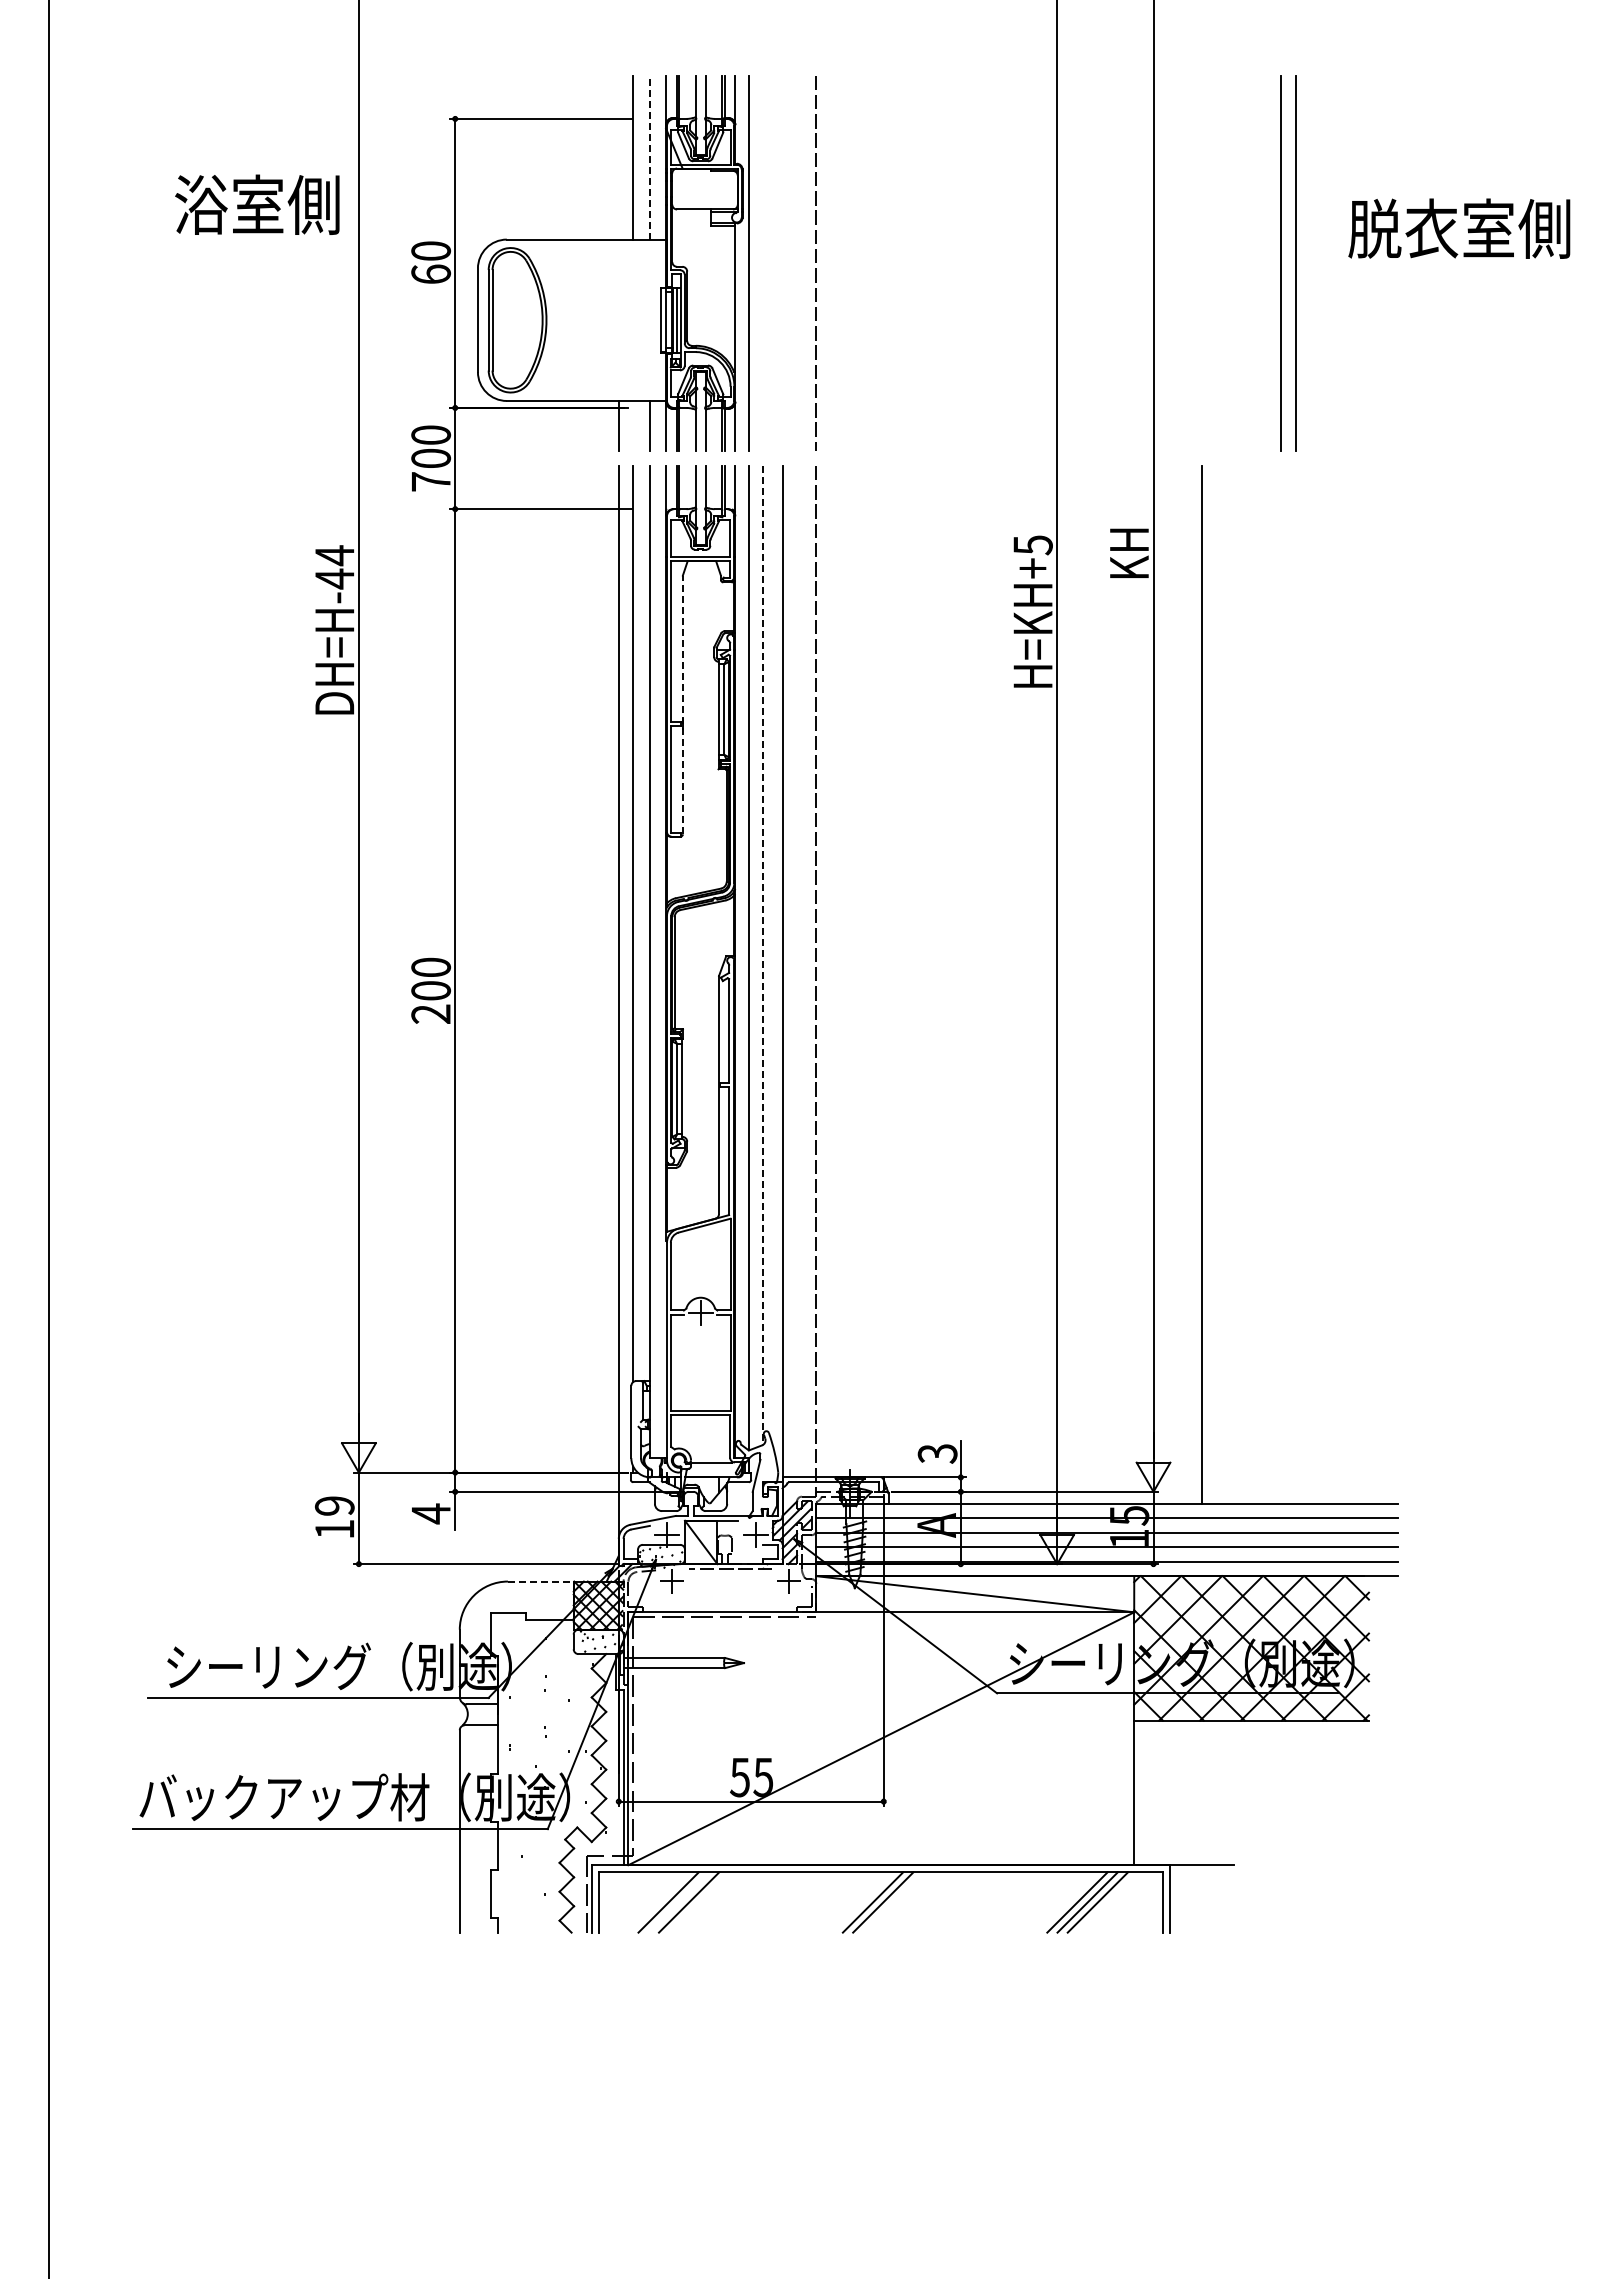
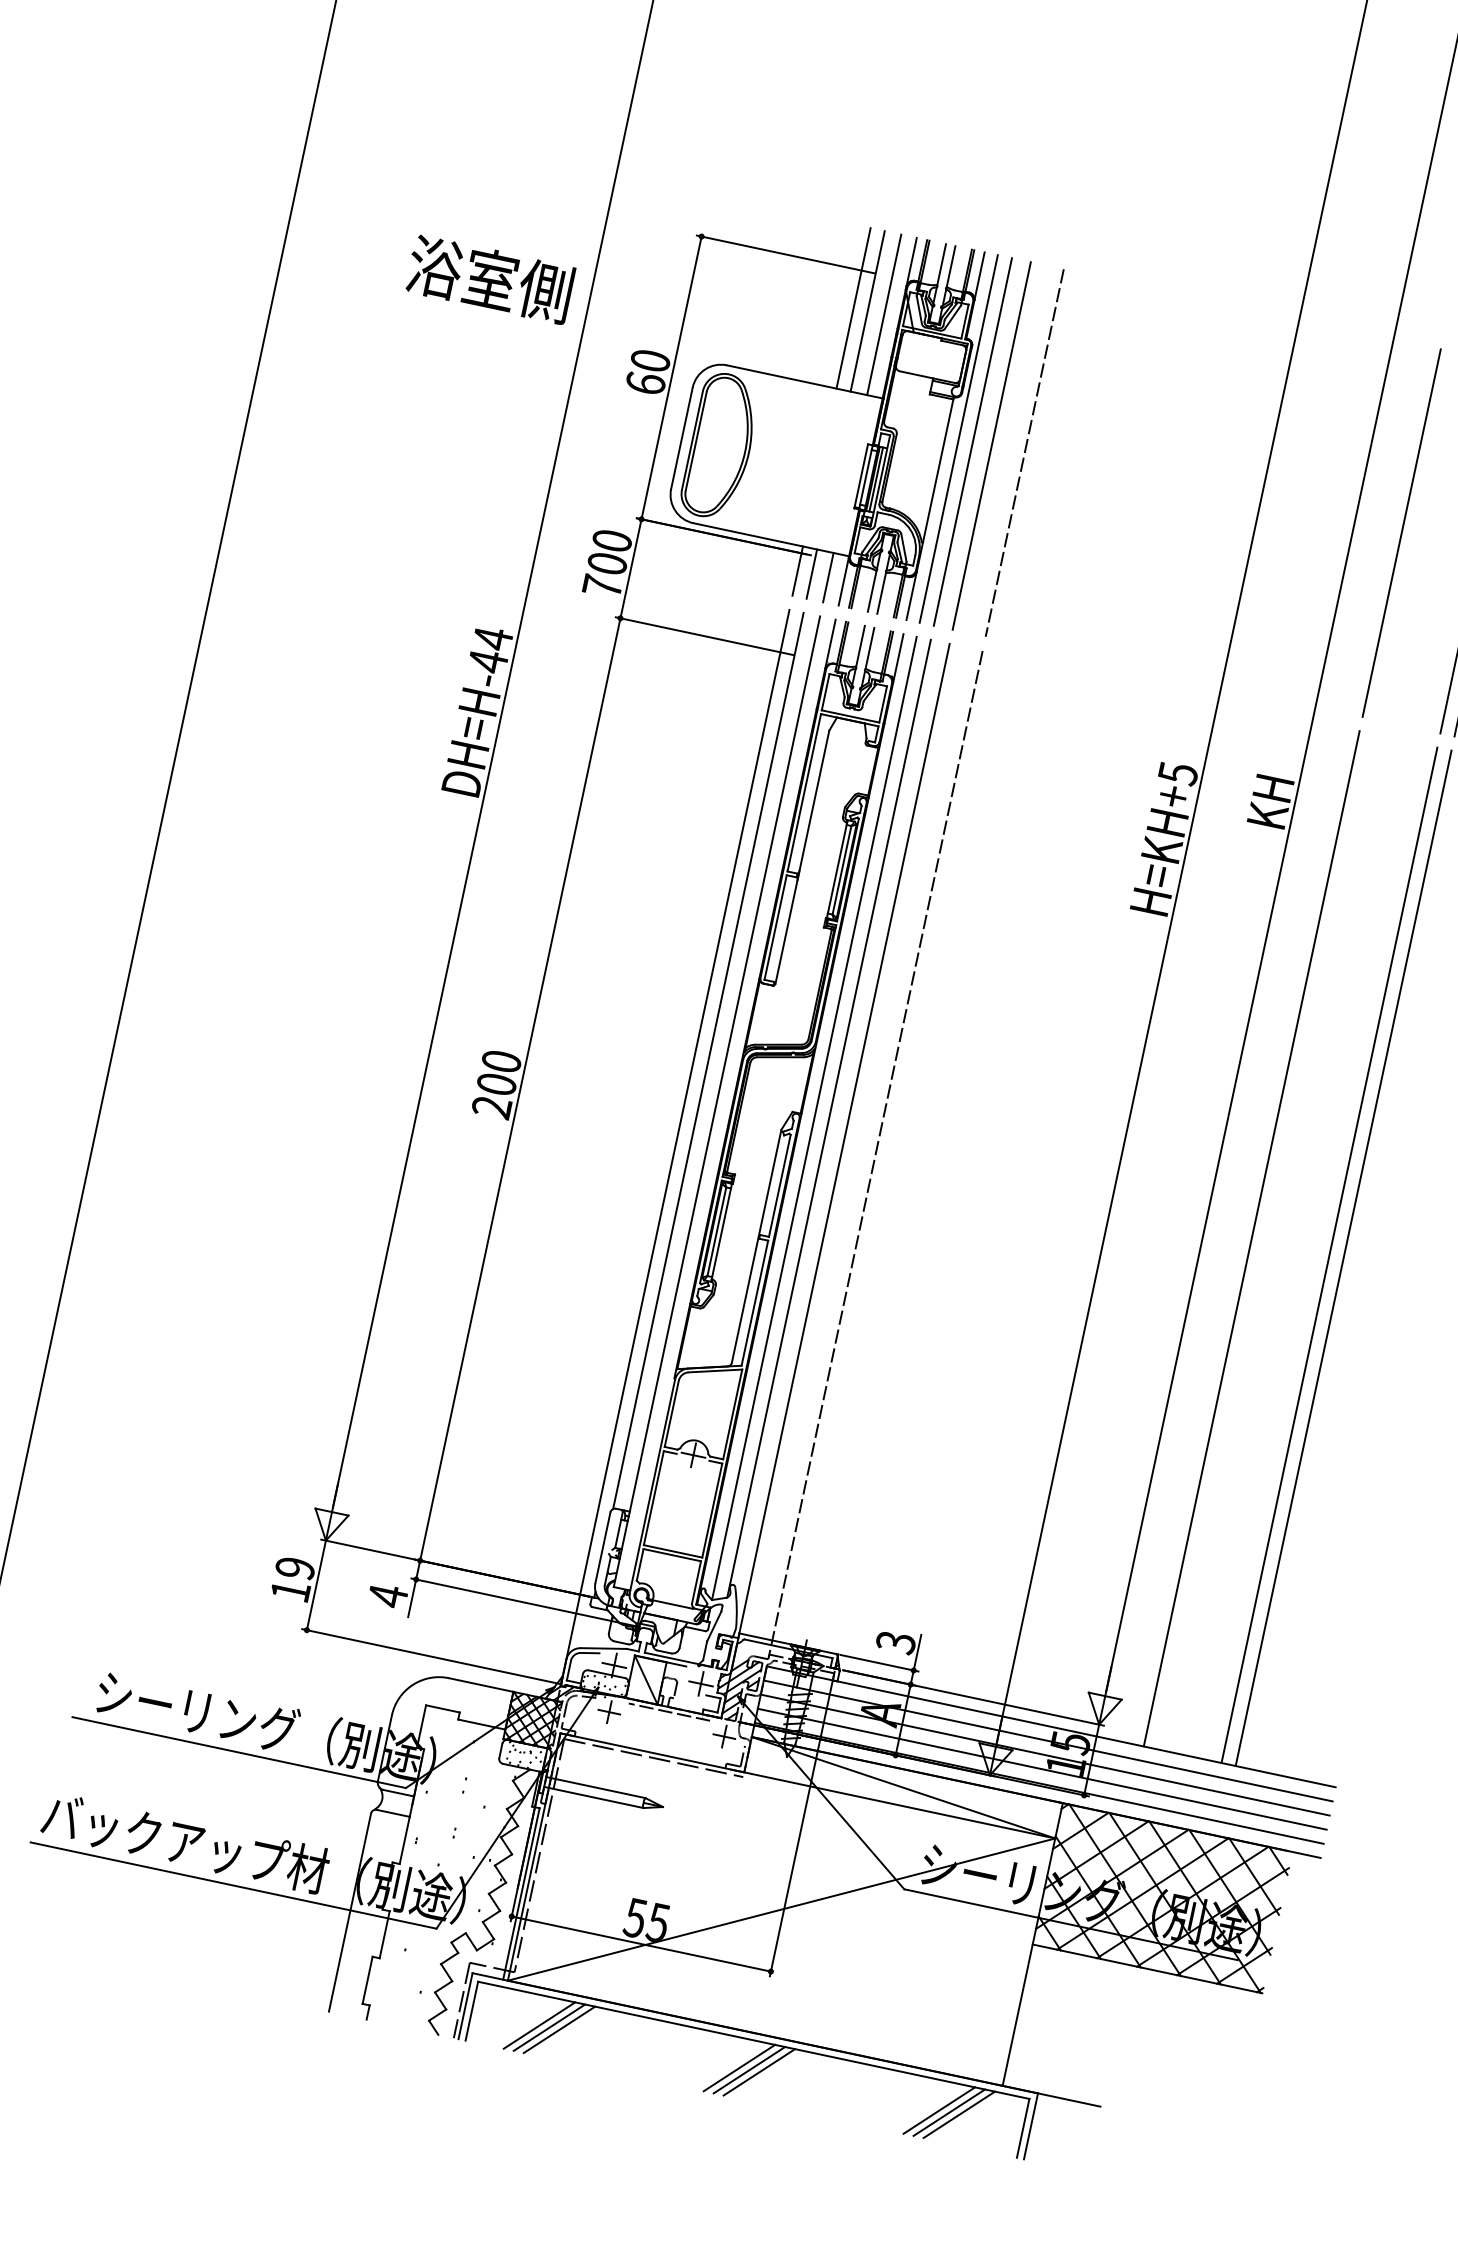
line: (618, 157) -> (853, 308), added
line: (650, 157) -> (884, 314), dashed -> solid
line: (763, 263) -> (973, 442), added
line: (782, 263) -> (991, 446), added
line: (1201, 263) -> (1401, 533), added
line: (633, 425) -> (812, 573), added
line: (682, 704) -> (802, 856), dashed -> solid
line: (763, 955) -> (829, 1118), dashed -> solid
line: (1281, 984) -> (1329, 1255), added
line: (1295, 984) -> (1343, 1257), added
line: (540, 1581) -> (480, 1684), dashed -> solid
line: (678, 1902) -> (549, 2027), added
line: (893, 1902) -> (759, 2072), added

